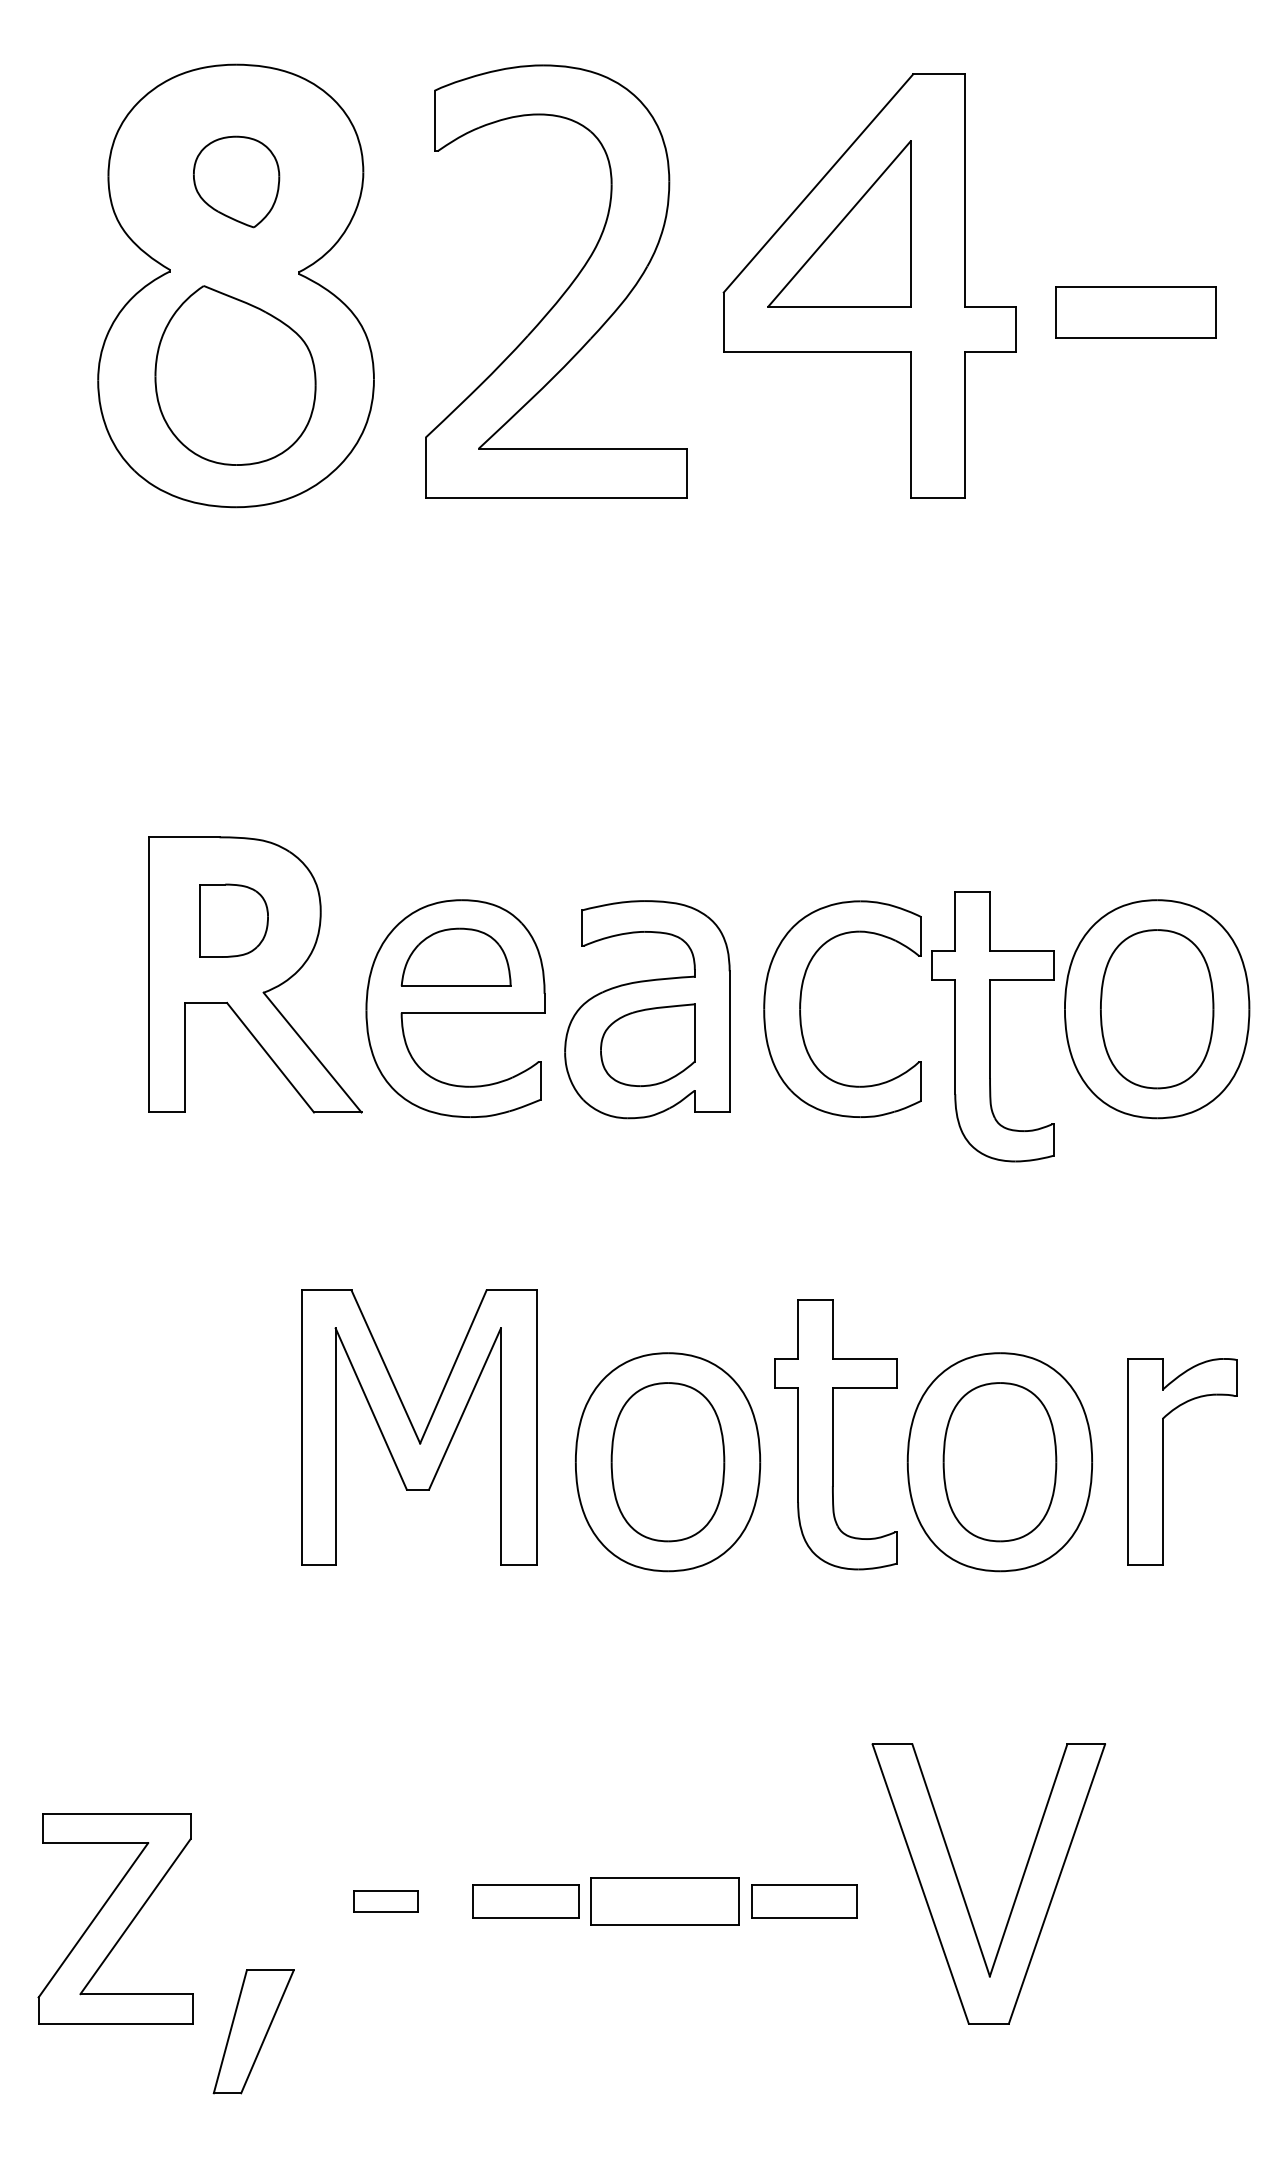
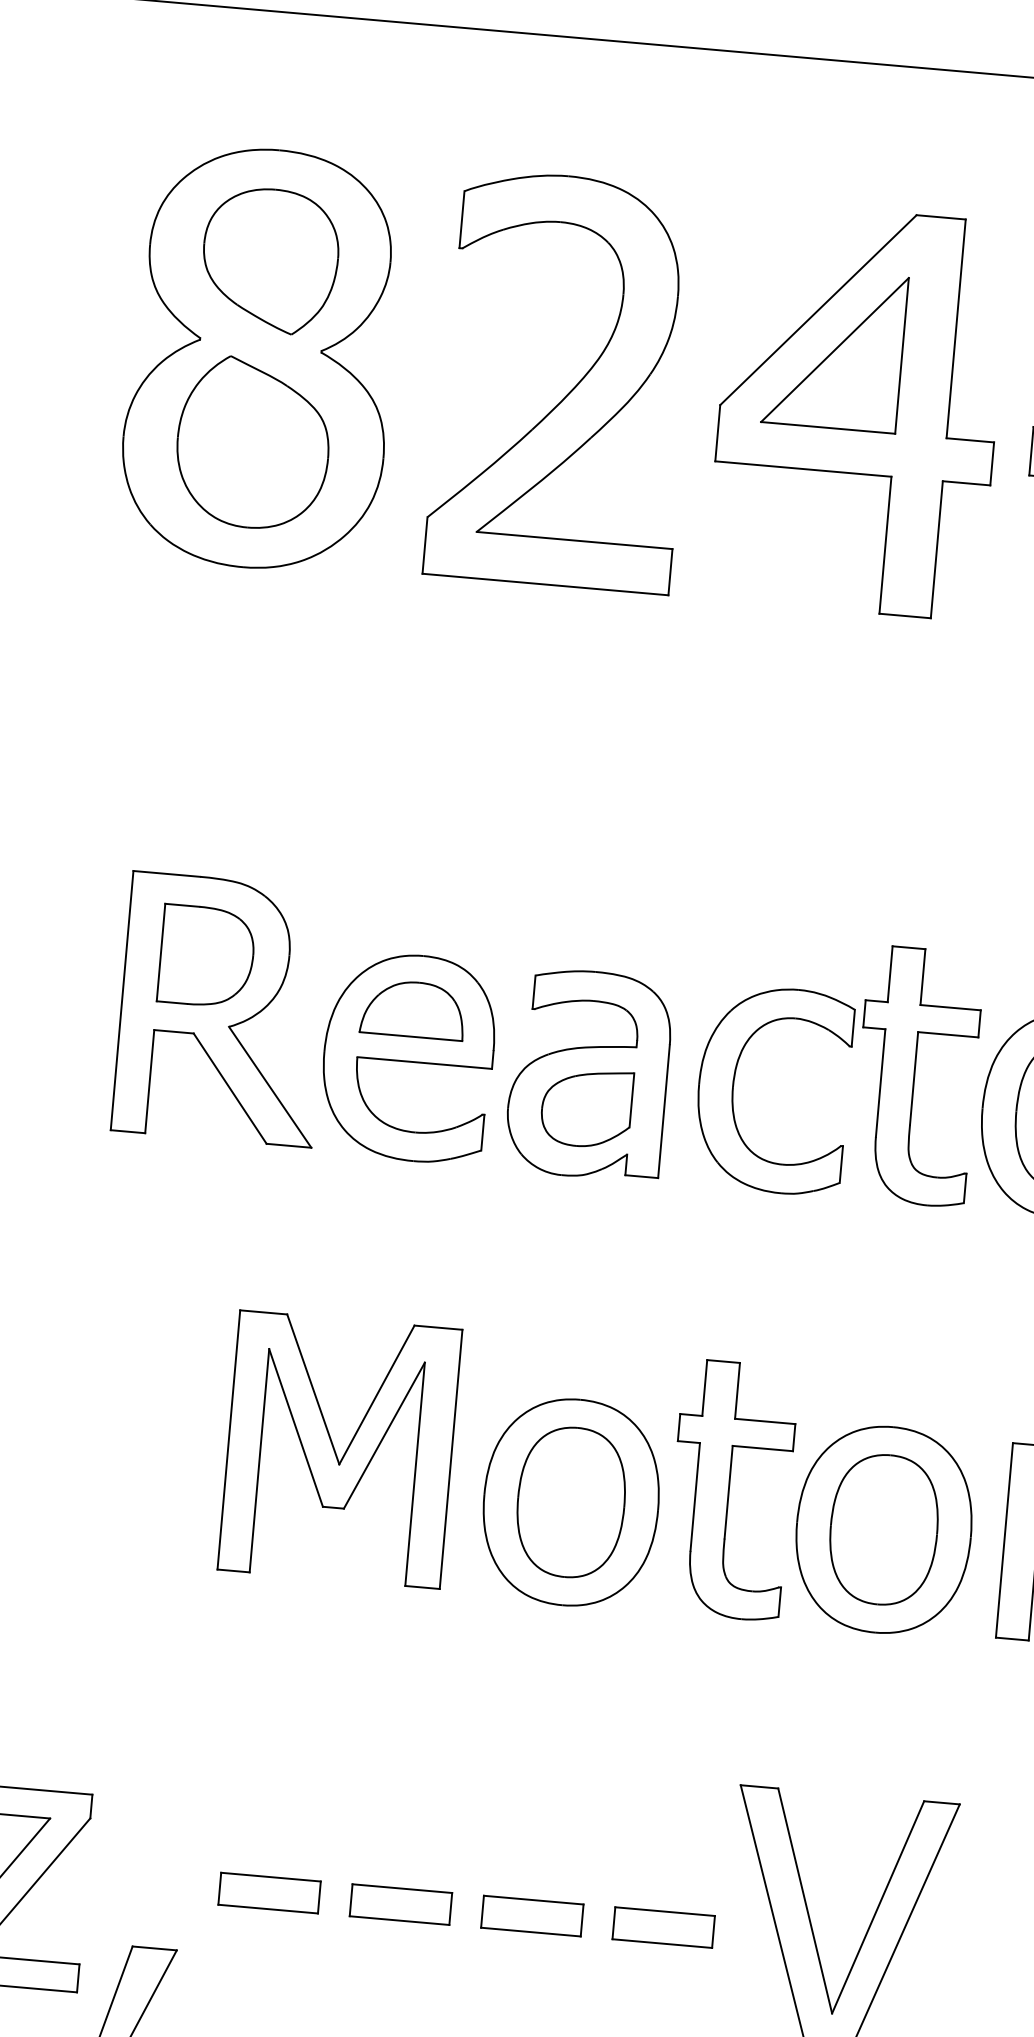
part: (236, 181) -> (270, 260), size x1.67
part: (233, 920) -> (206, 956), size x1.43
part: (992, 1026) -> (916, 1076), moved
part: (385, 1901) -> (268, 1893), size x1.67
part: (664, 1901) -> (531, 1916), size x0.71

